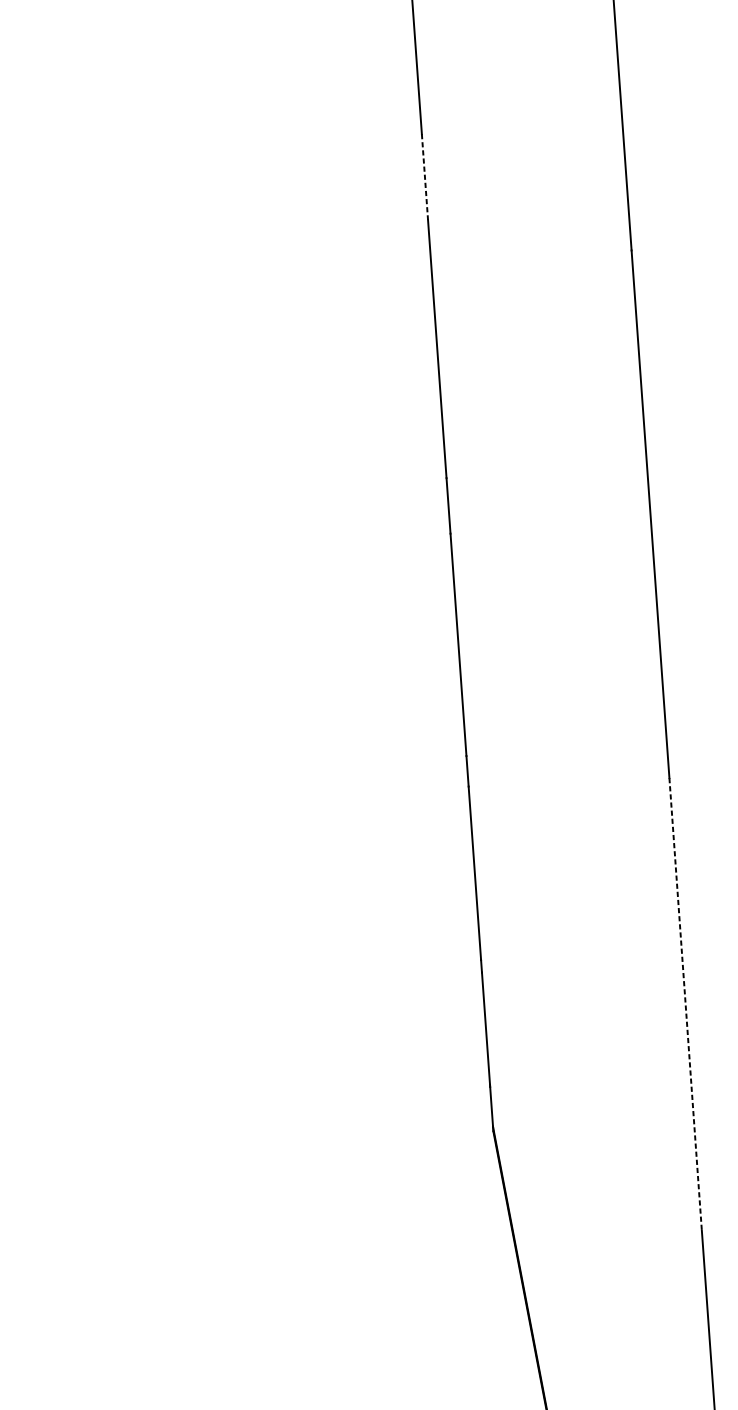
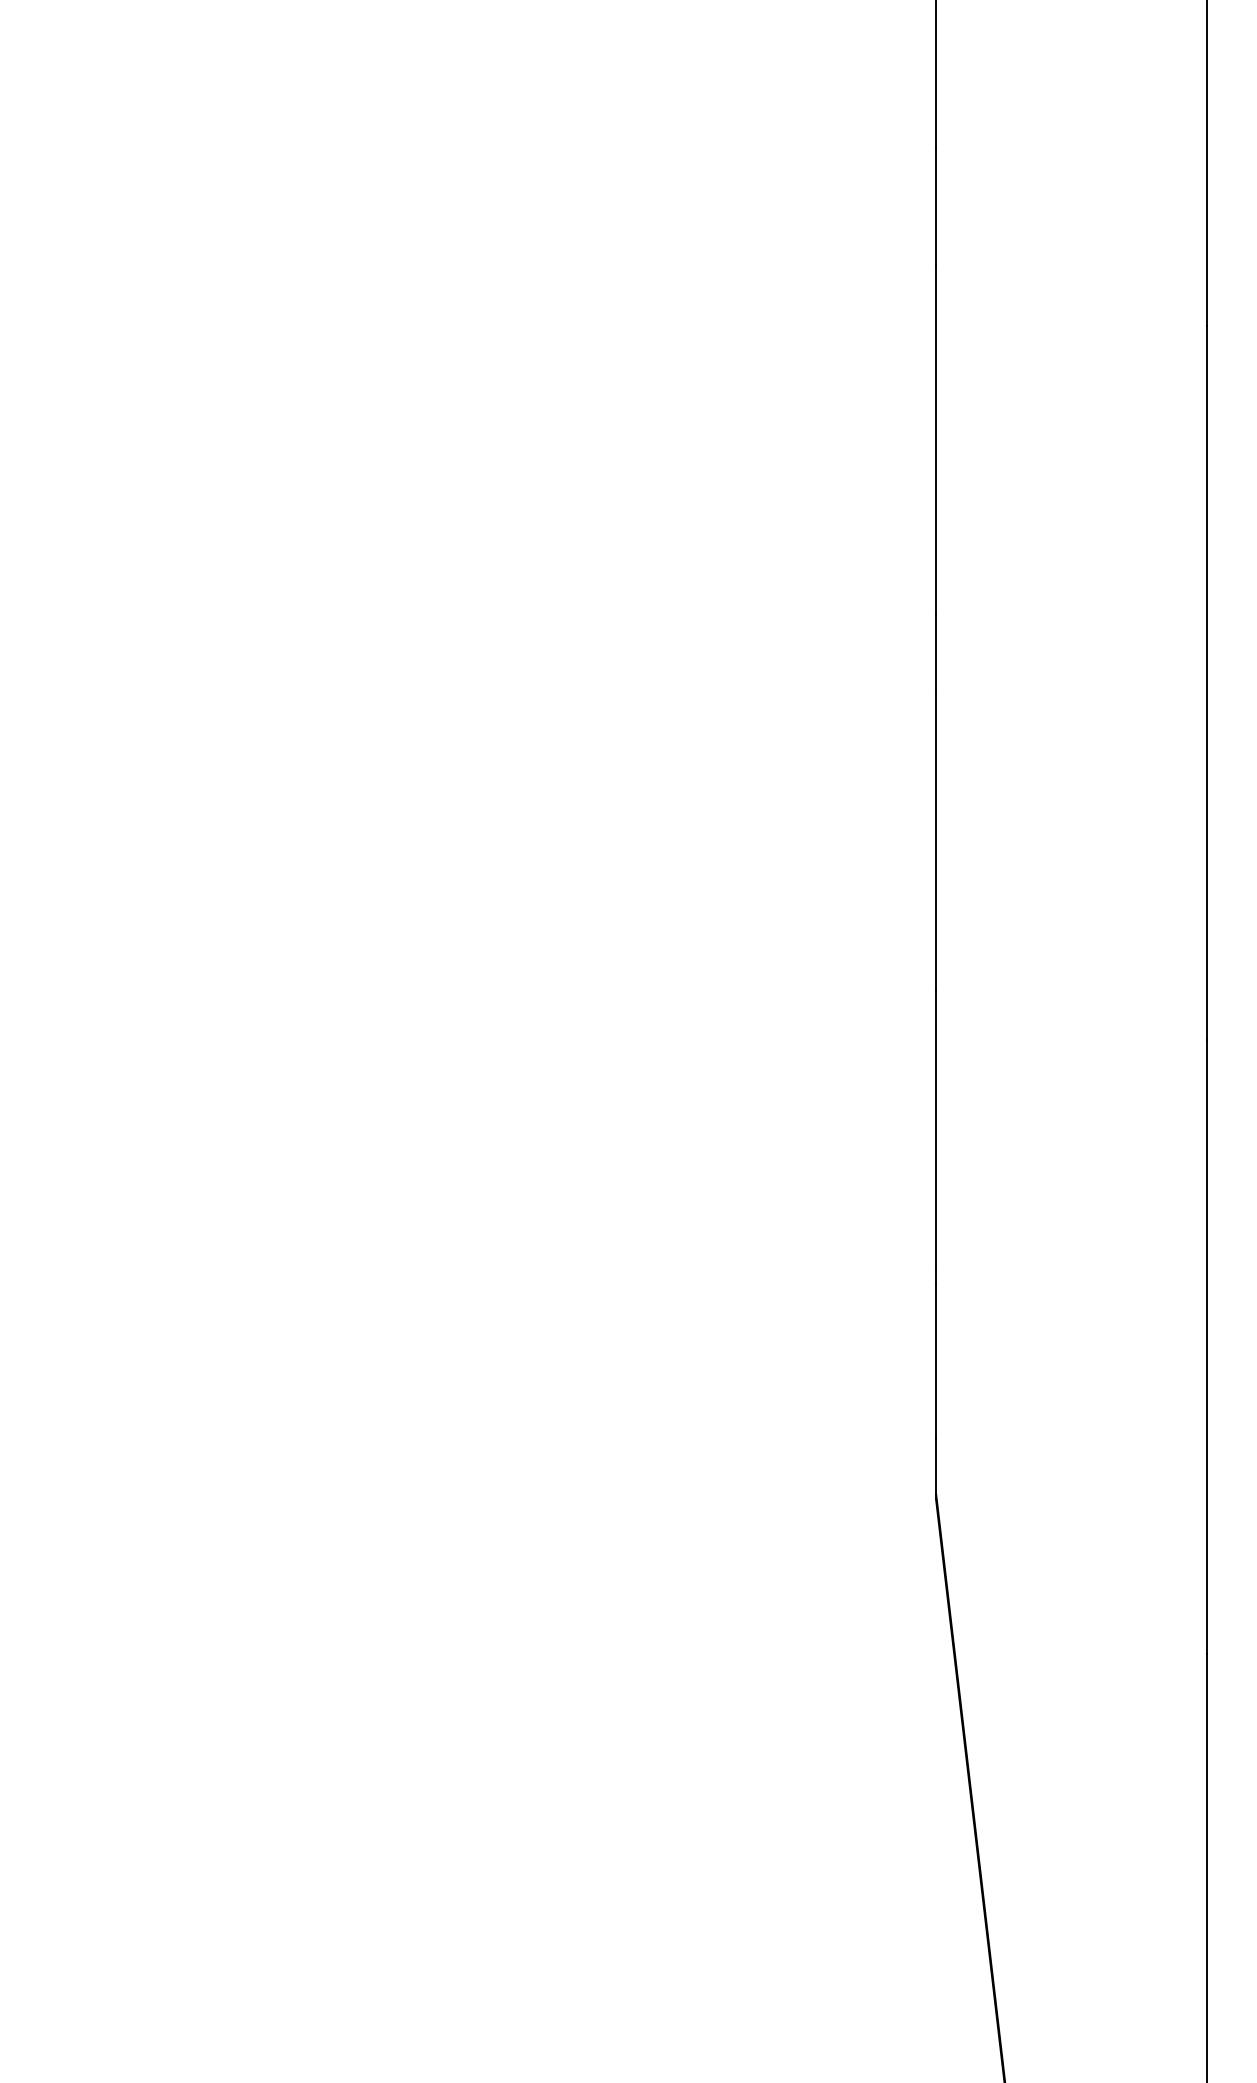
line: (425, 177) -> (936, 207), dashed -> solid
line: (685, 1004) -> (1207, 1347), dashed -> solid

